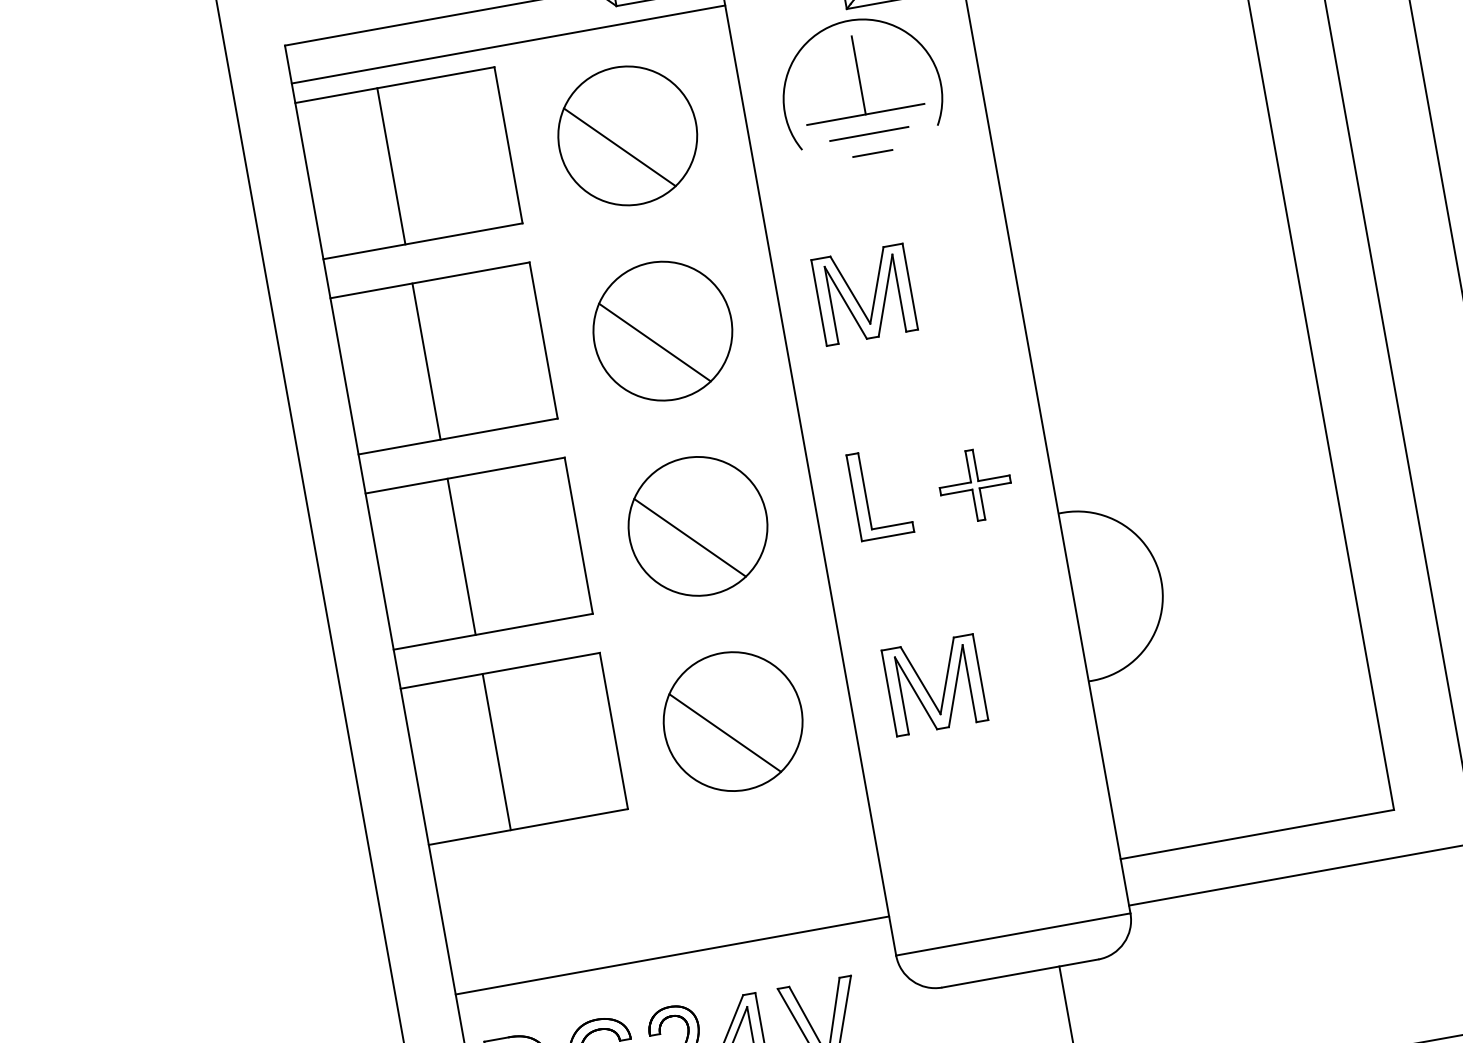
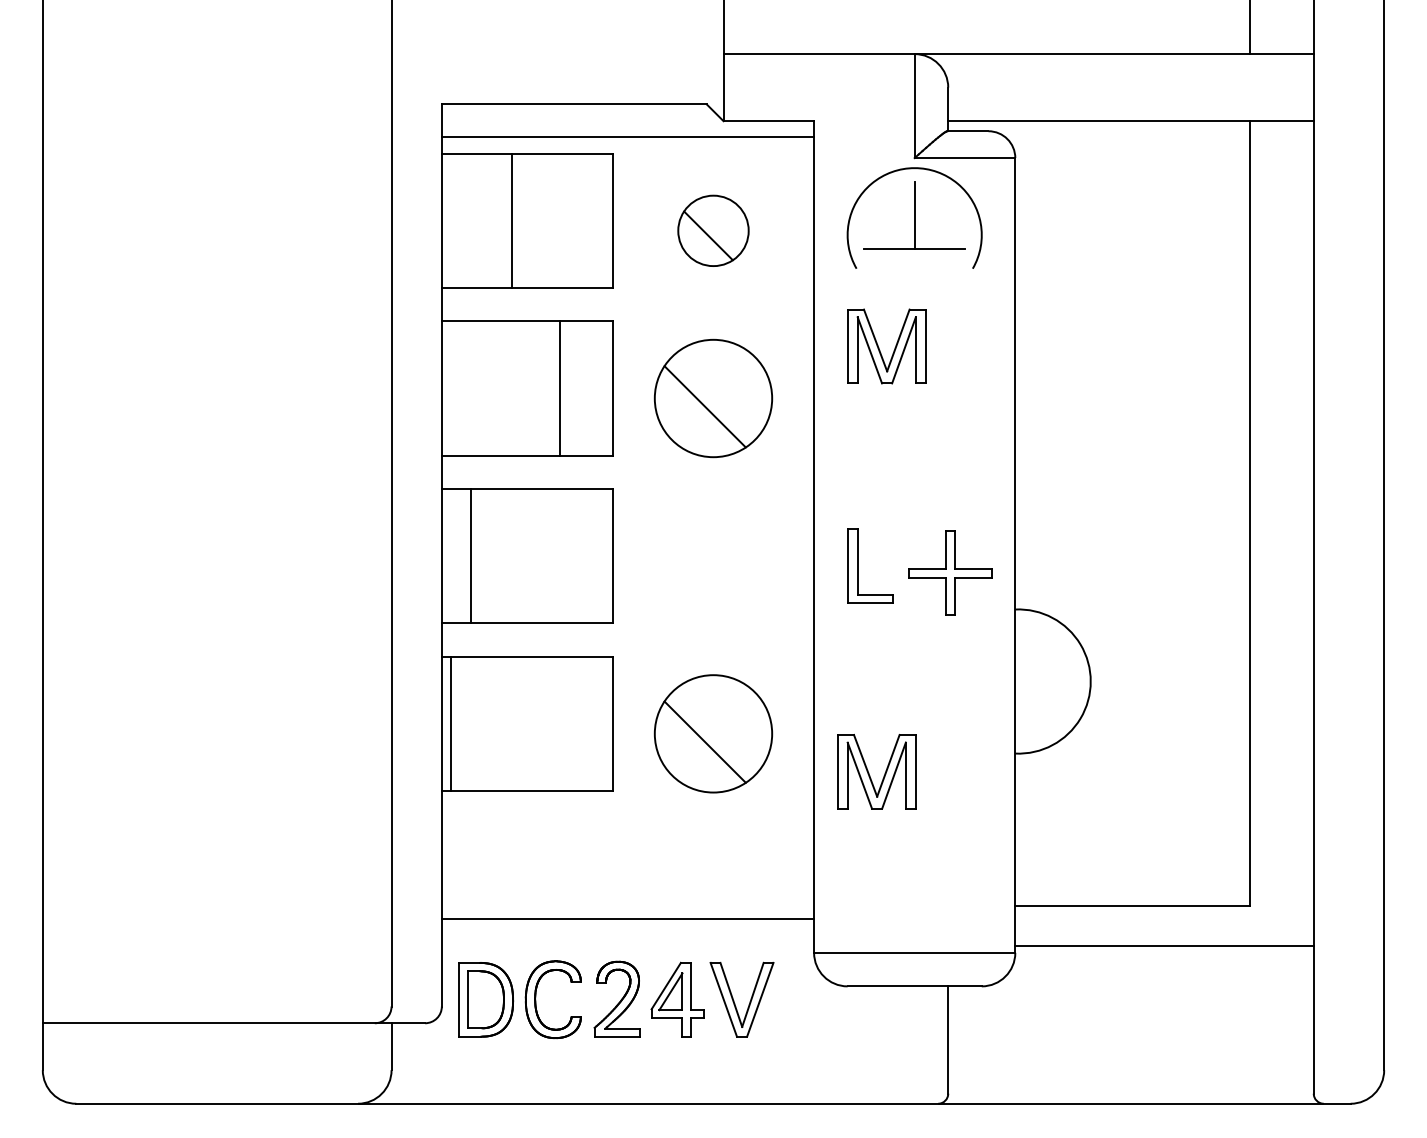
line: (869, 134) -> (914, 265), removed
part: (627, 135) -> (713, 230), size x0.6
line: (872, 153) -> (914, 282), removed
part: (856, 297) -> (879, 347), moved
line: (426, 361) -> (560, 388), moved
part: (974, 485) -> (949, 573), size x1.4
part: (697, 525) -> (713, 565), removed
line: (461, 557) -> (471, 556), moved
part: (926, 687) -> (869, 772), moved
line: (496, 751) -> (451, 723), moved

